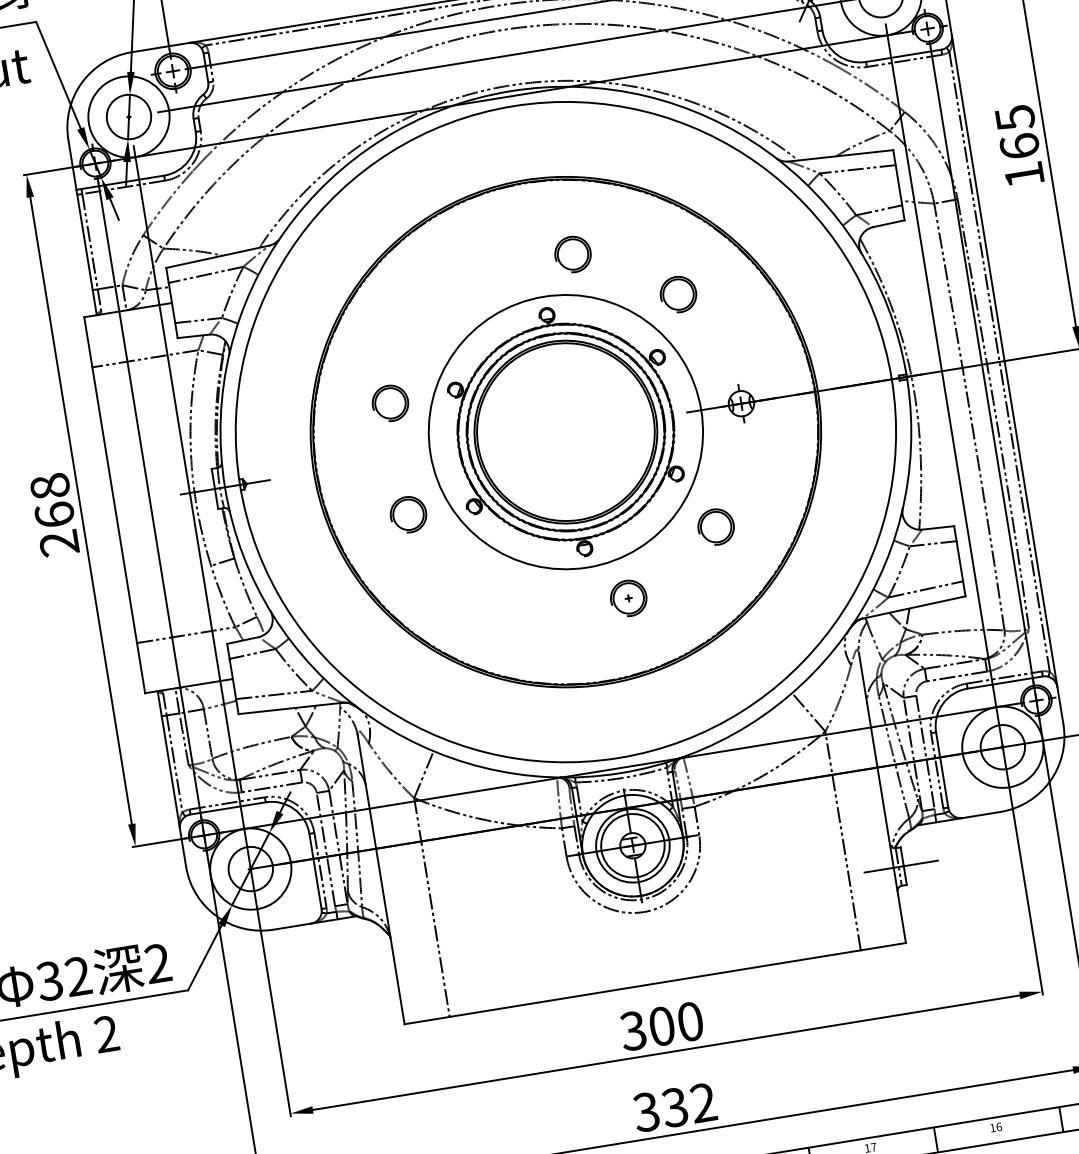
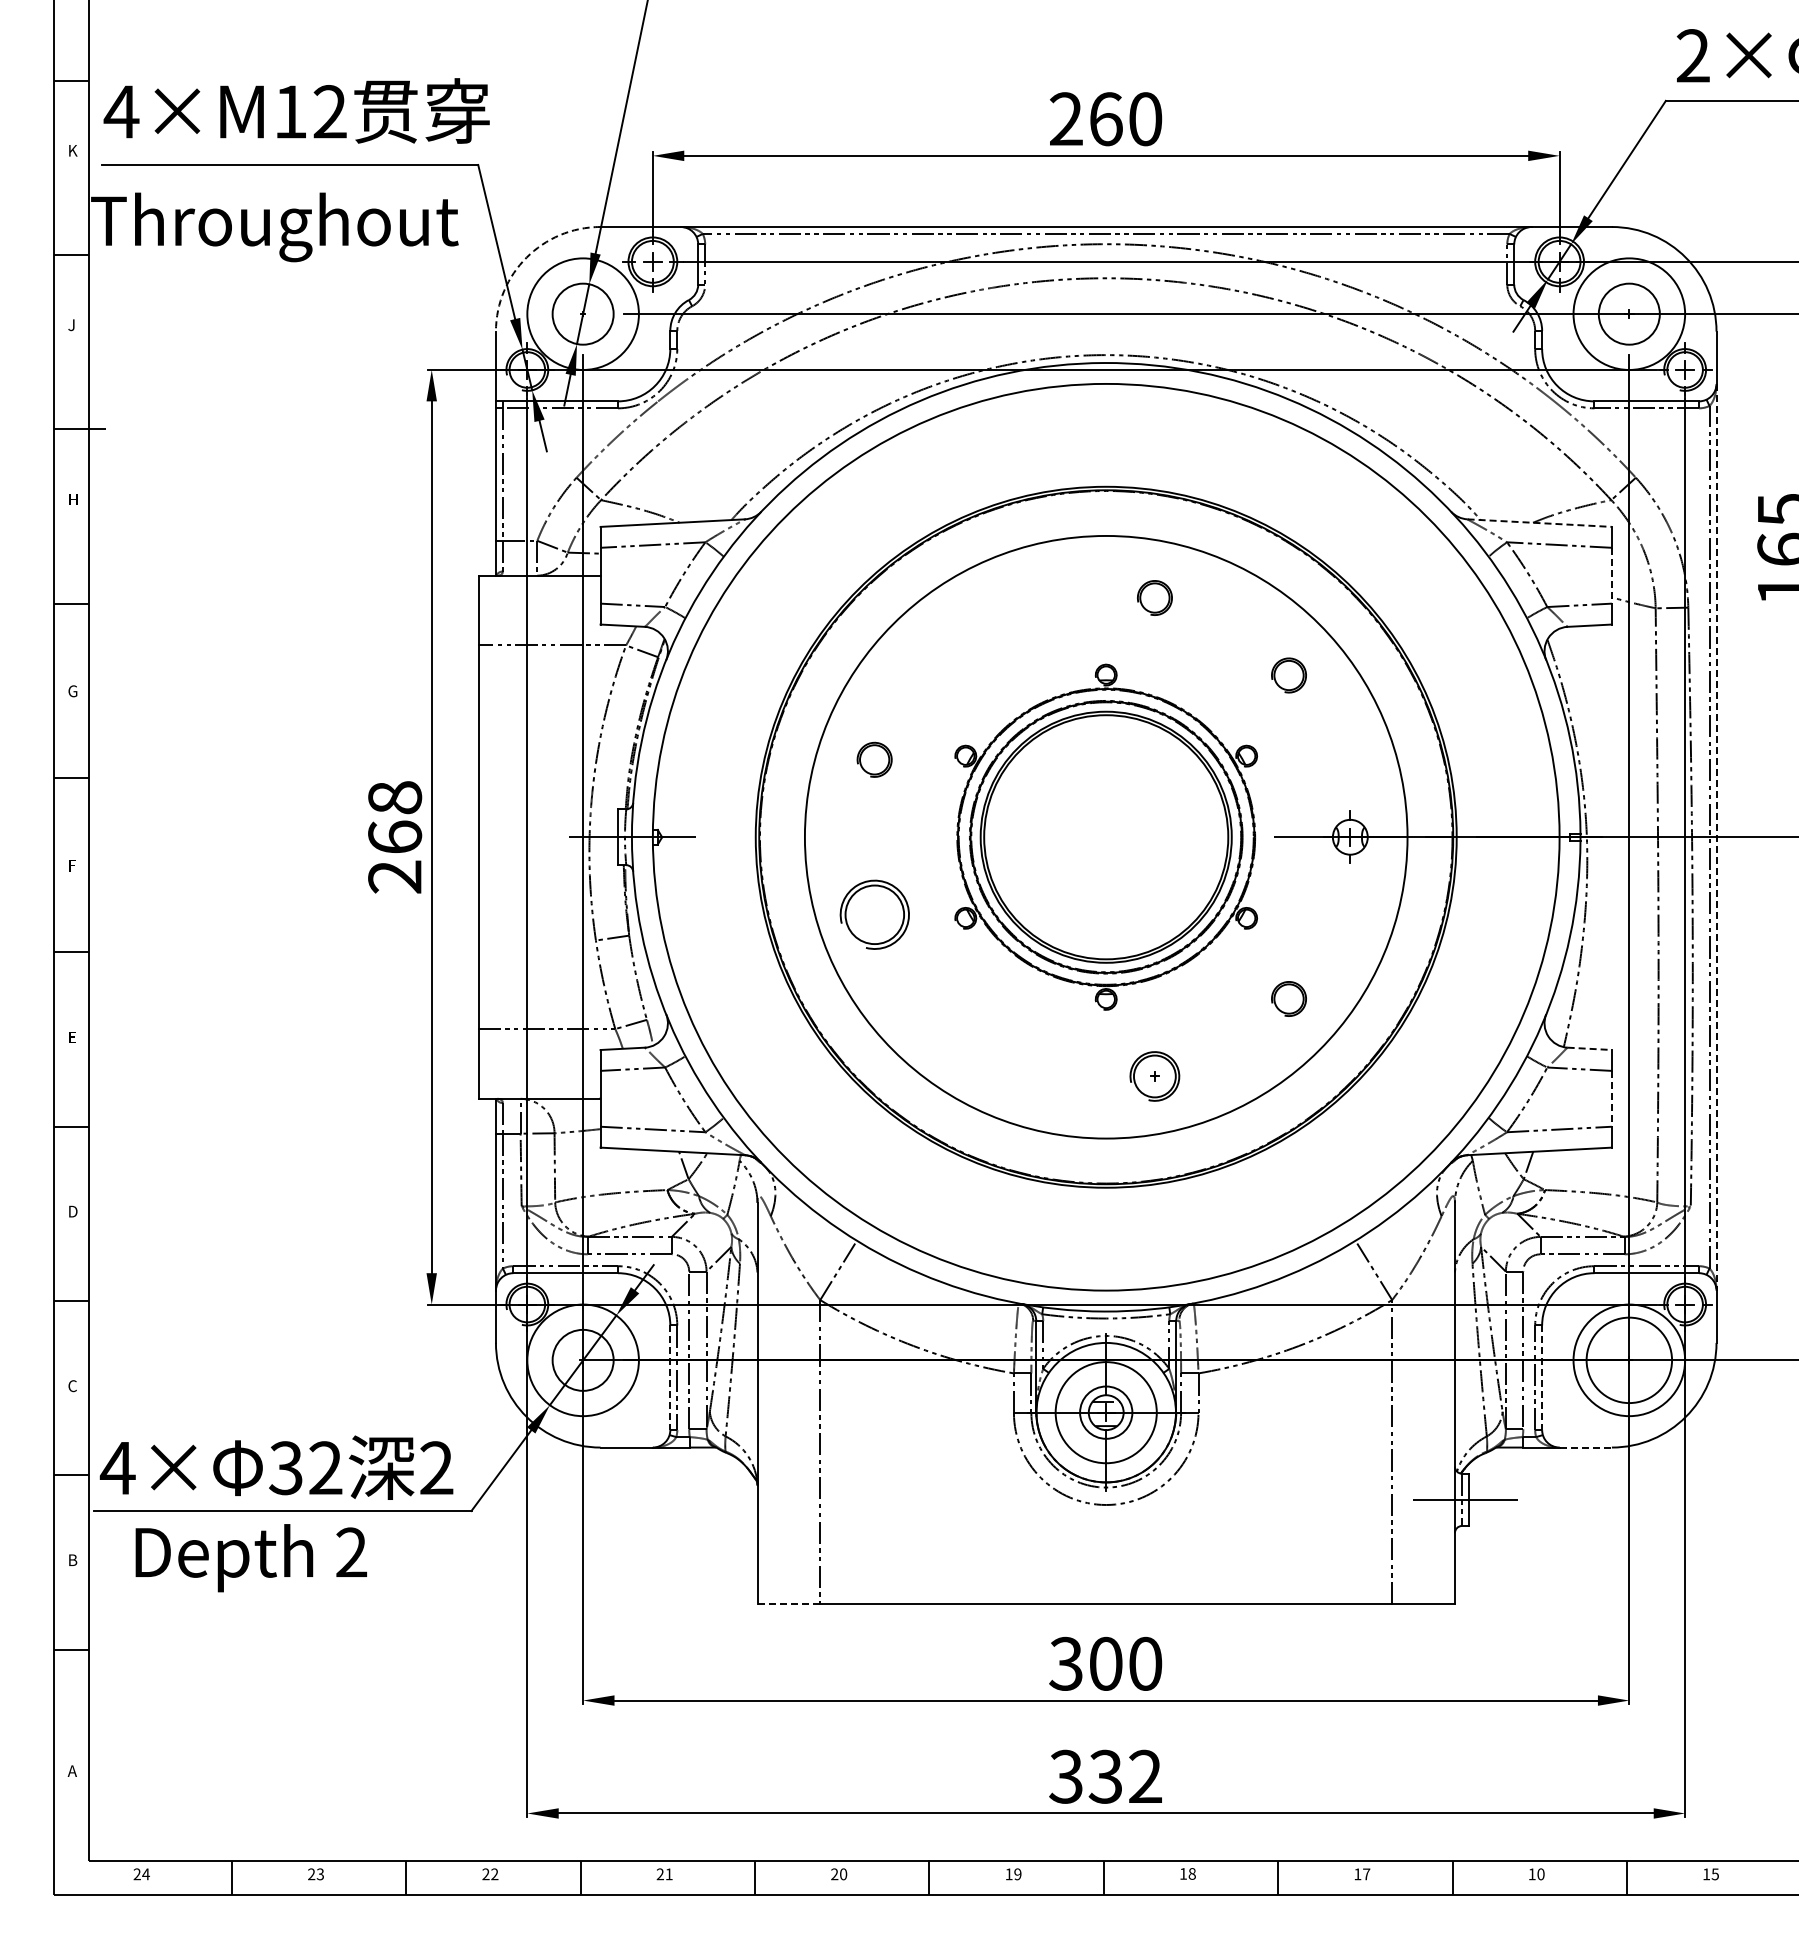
arc: (81, 82) -> (526, 257), solid -> dashed
line: (841, 156) -> (1540, 523), solid -> dashed
line: (898, 185) -> (1611, 575), solid -> dashed
part: (572, 254) -> (1154, 597), size x0.7
part: (678, 294) -> (1288, 675), size x0.7
line: (1004, 361) -> (1716, 837), solid -> dashed
part: (390, 403) -> (874, 759), size x0.7
circle: (565, 431) -> (1105, 836), size x1.6
part: (408, 514) -> (874, 914), size x1.4
part: (715, 526) -> (1288, 998), size x0.7
line: (938, 527) -> (1590, 1048), solid -> dashed
line: (959, 561) -> (1611, 1098), solid -> dashed
circle: (1002, 746) -> (1628, 1359), size x1.4
line: (942, 770) -> (1542, 1378), solid -> dashed
line: (982, 814) -> (1586, 1447), solid -> dashed
circle: (632, 845) -> (1105, 1412), size x0.6
line: (315, 871) -> (670, 1378), solid -> dashed
line: (426, 1020) -> (788, 1604), solid -> dashed
text: (998, 1127) -> (1540, 1874), 16 -> 10

